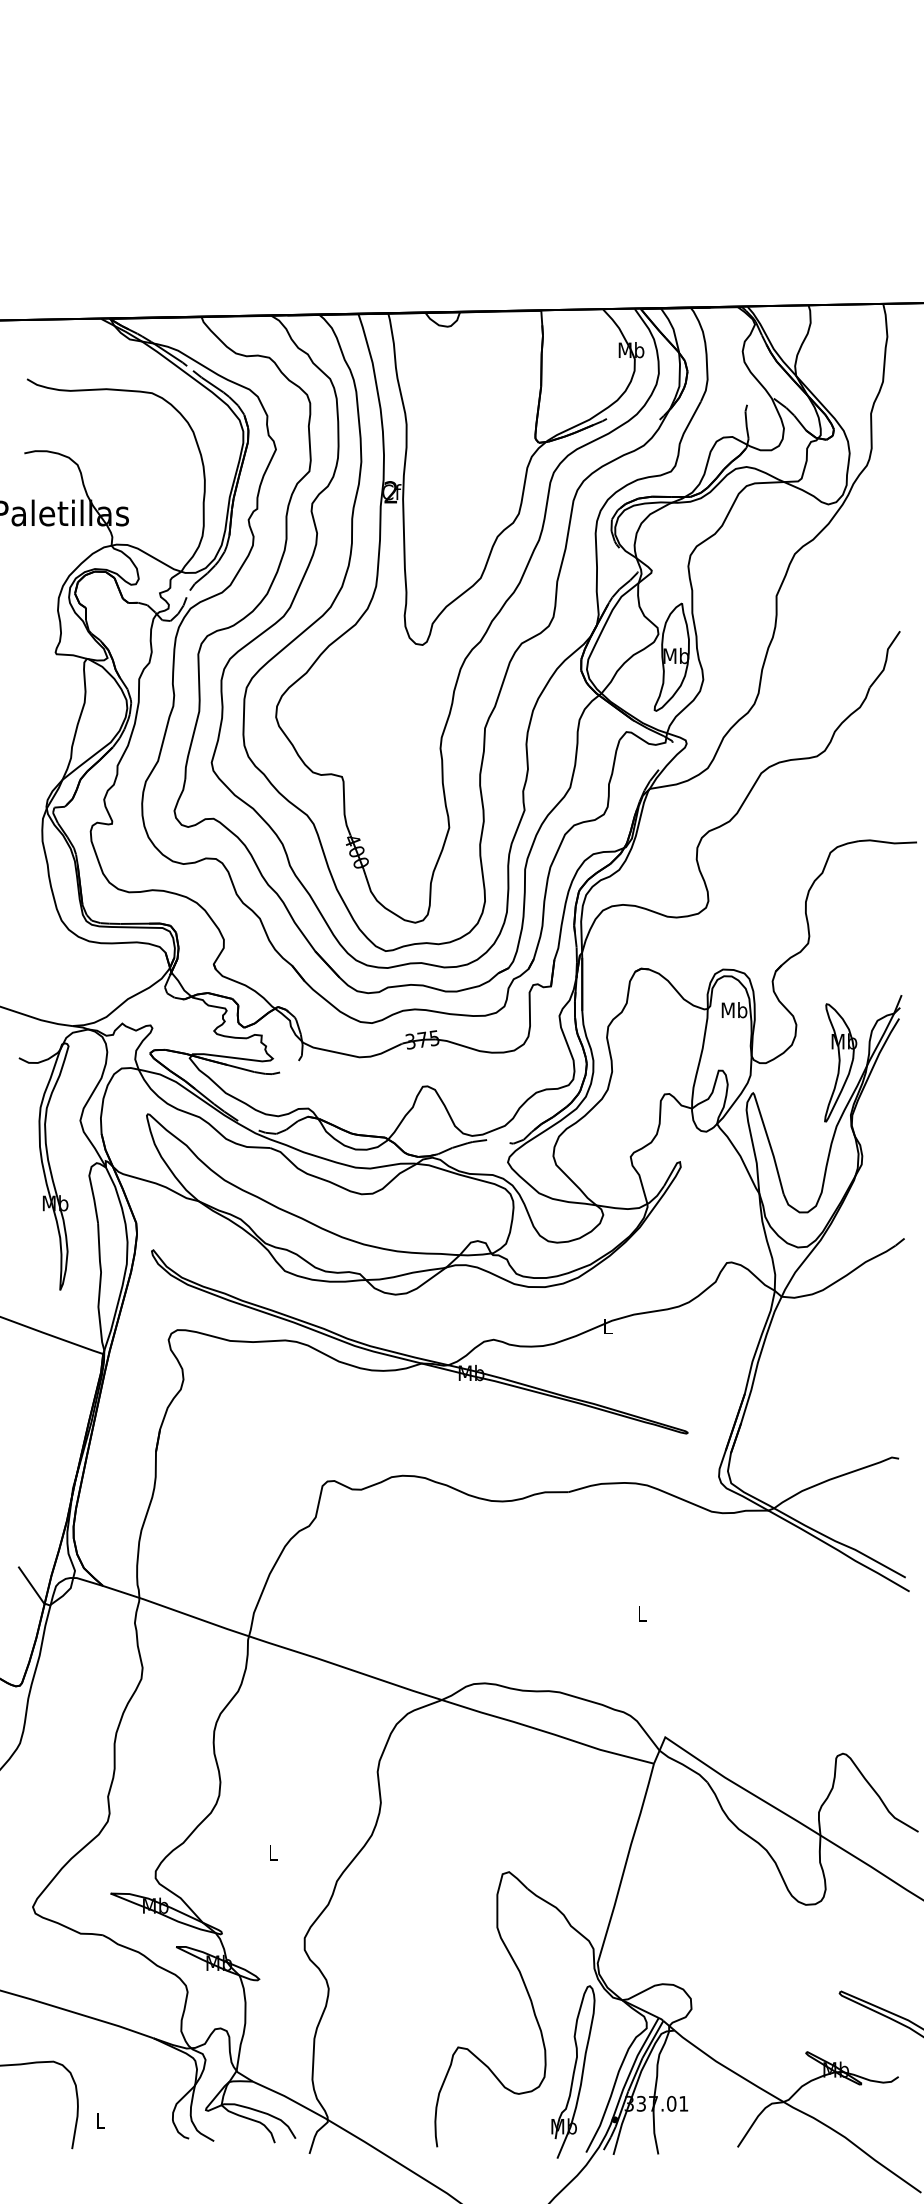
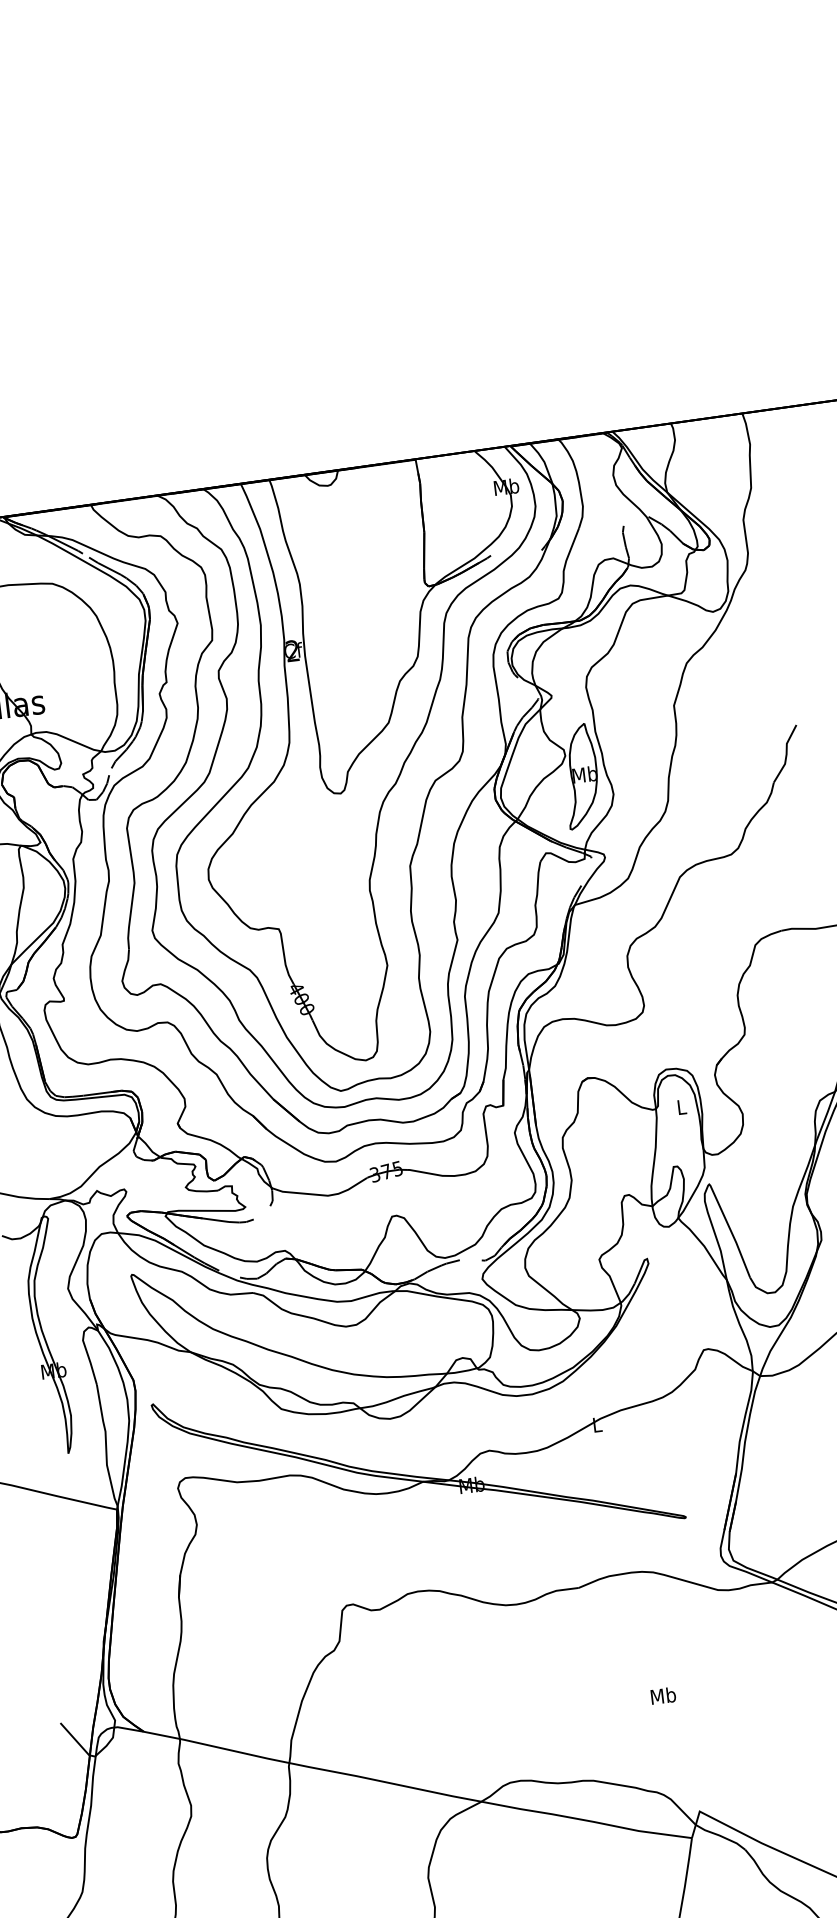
text: (734, 1010) -> (681, 1107), Mb -> L
part: (840, 1062) -> (789, 1144), removed
text: (642, 1613) -> (663, 1695), L -> Mb

